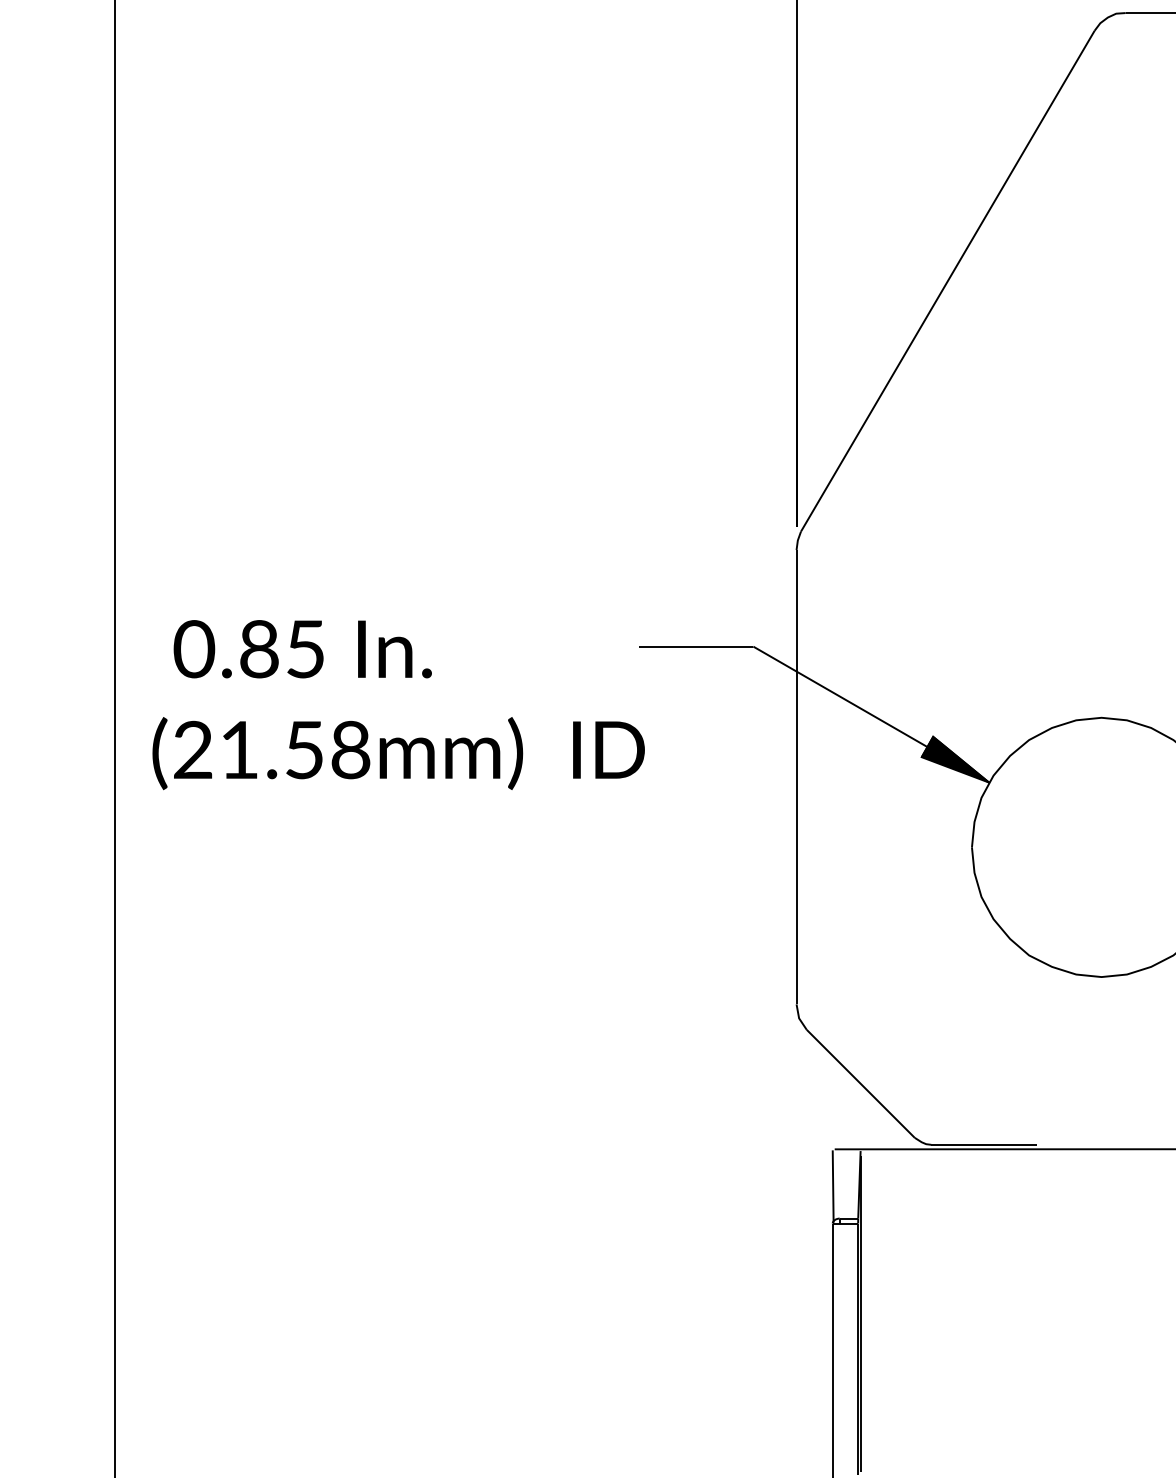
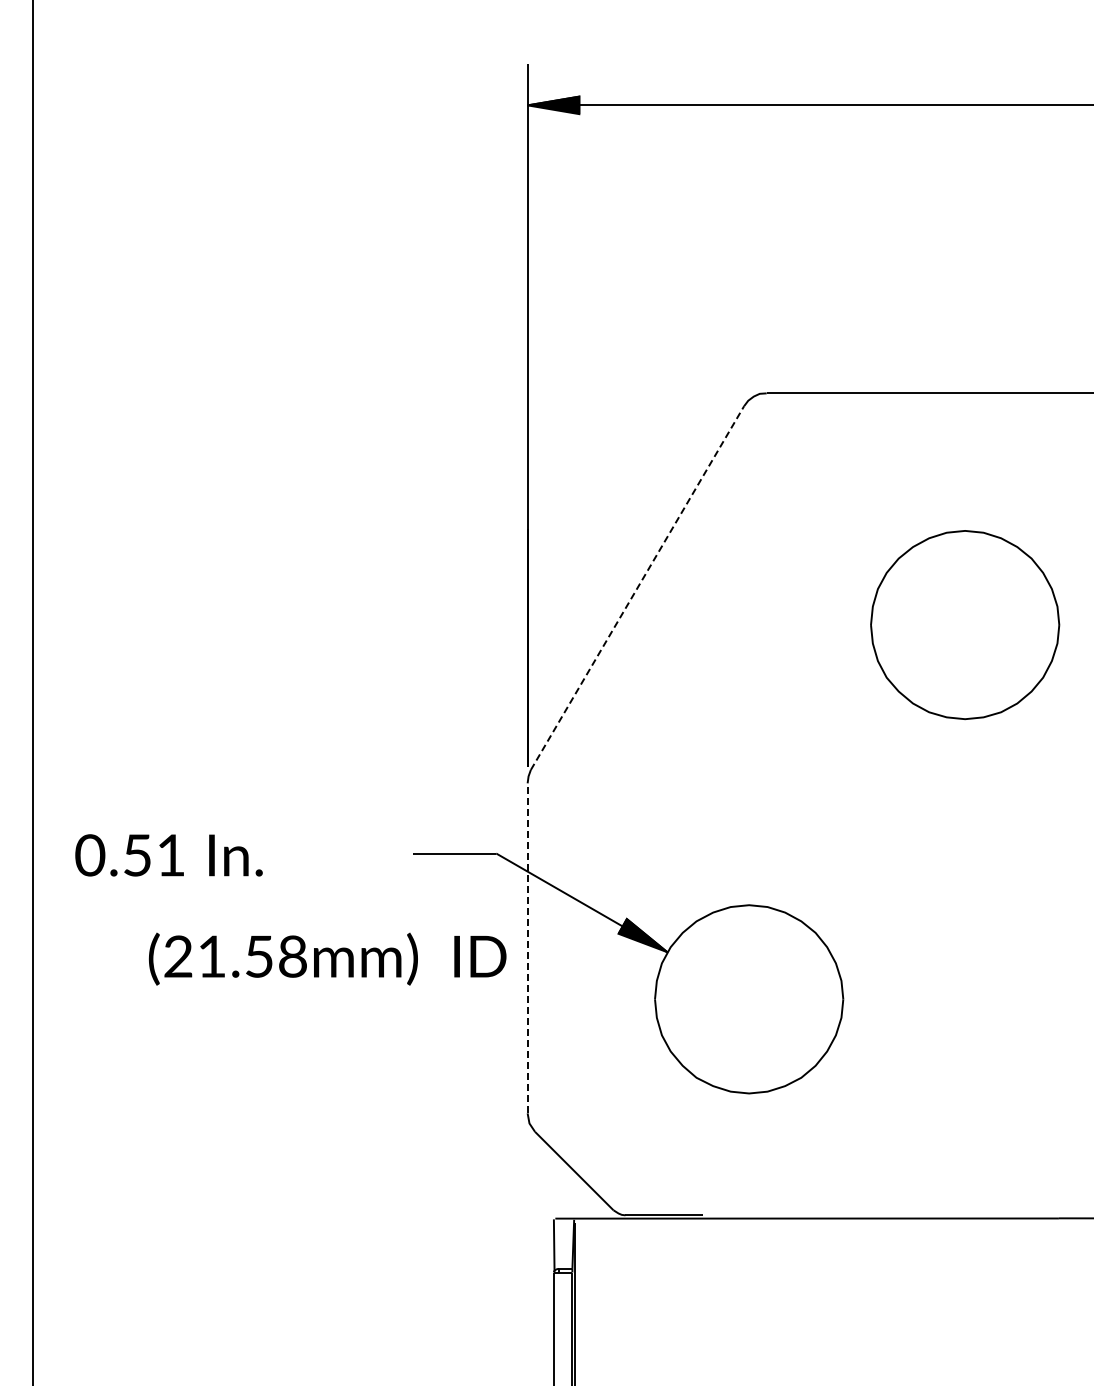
line: (947, 281) -> (637, 588), solid -> dashed
text: (281, 649) -> (153, 855), 0.85 -> 0.51
text: (398, 752) -> (327, 958), moved
line: (796, 777) -> (527, 948), solid -> dashed

